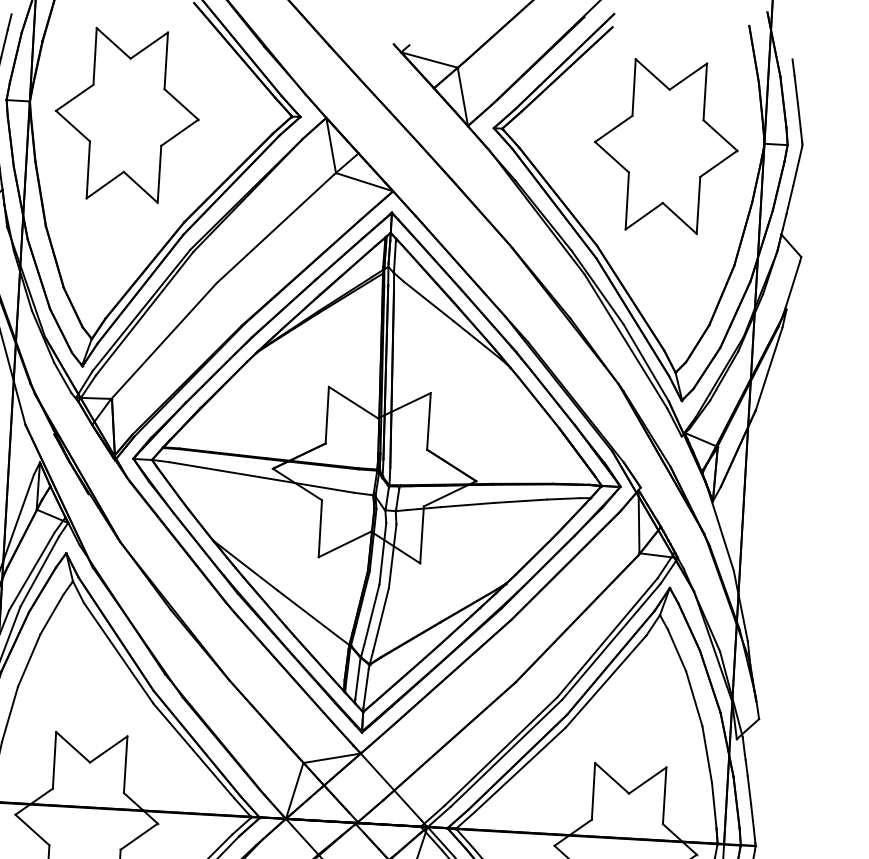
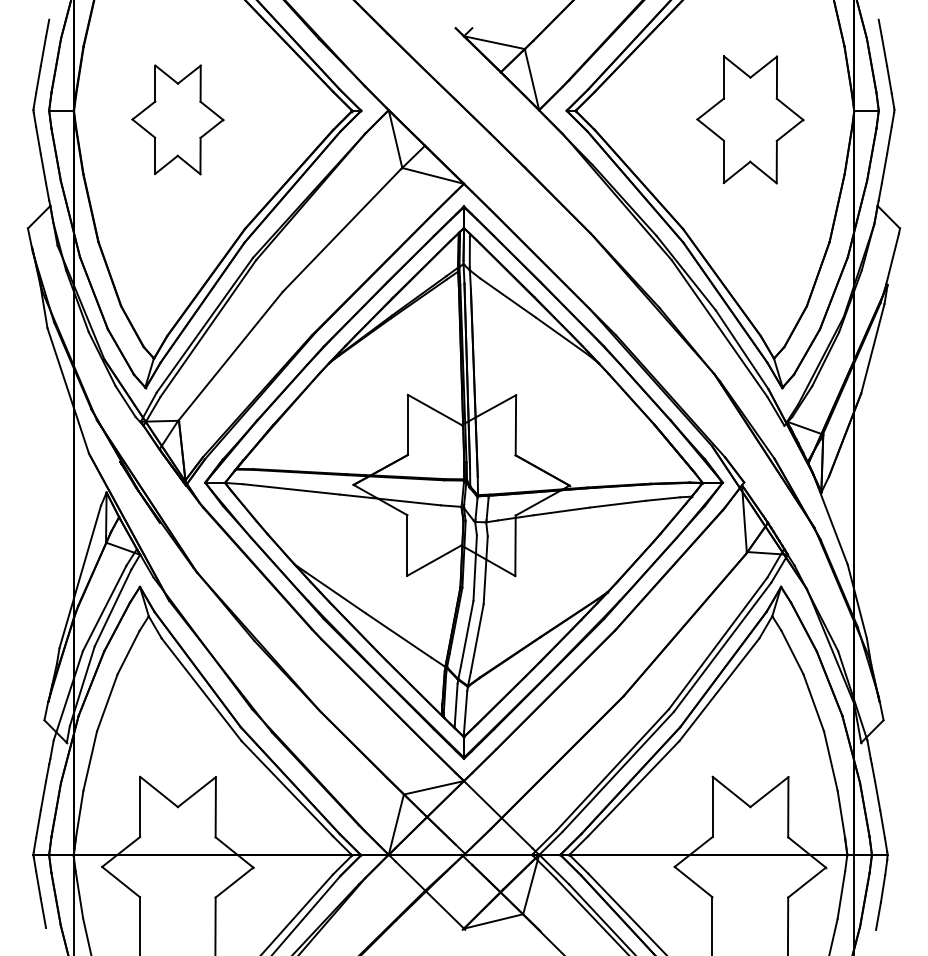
part: (126, 115) -> (177, 119), size x0.6
part: (666, 146) -> (750, 119), size x0.7

